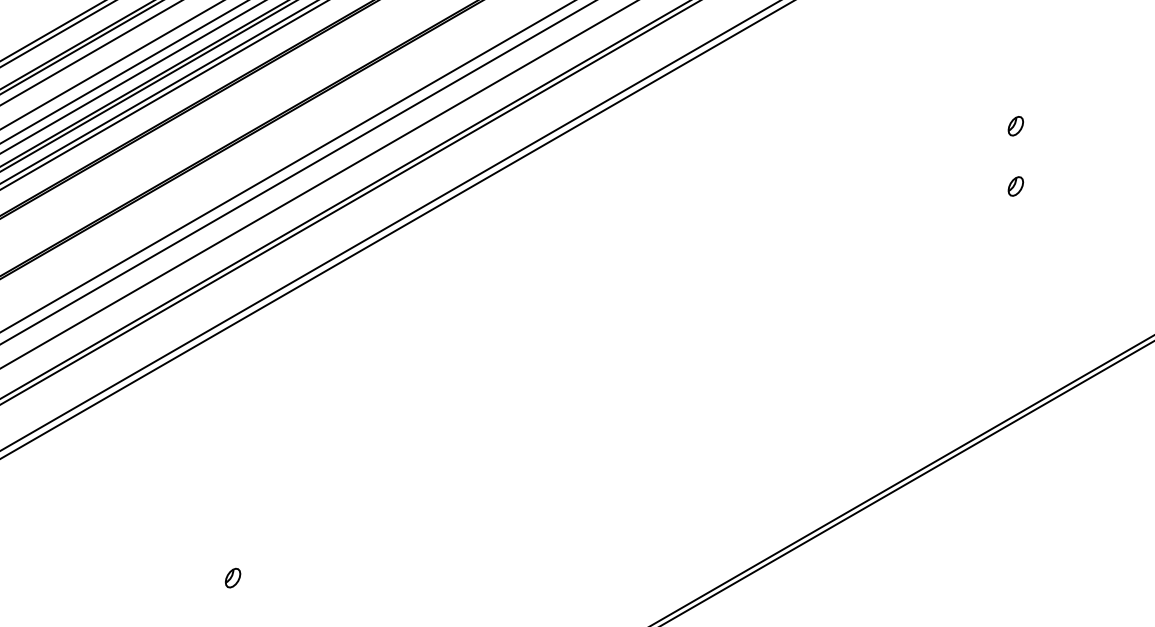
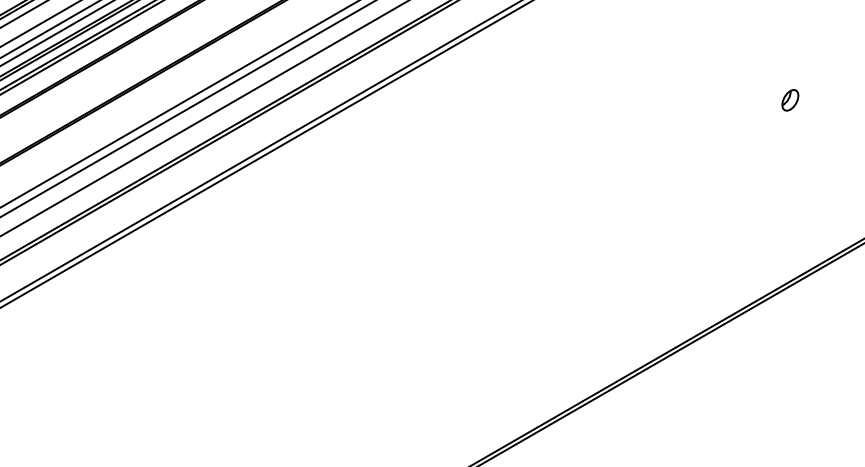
part: (1015, 126) -> (790, 52), removed
part: (1015, 186) -> (790, 100), size x1.4
part: (233, 577) -> (170, 410), removed

